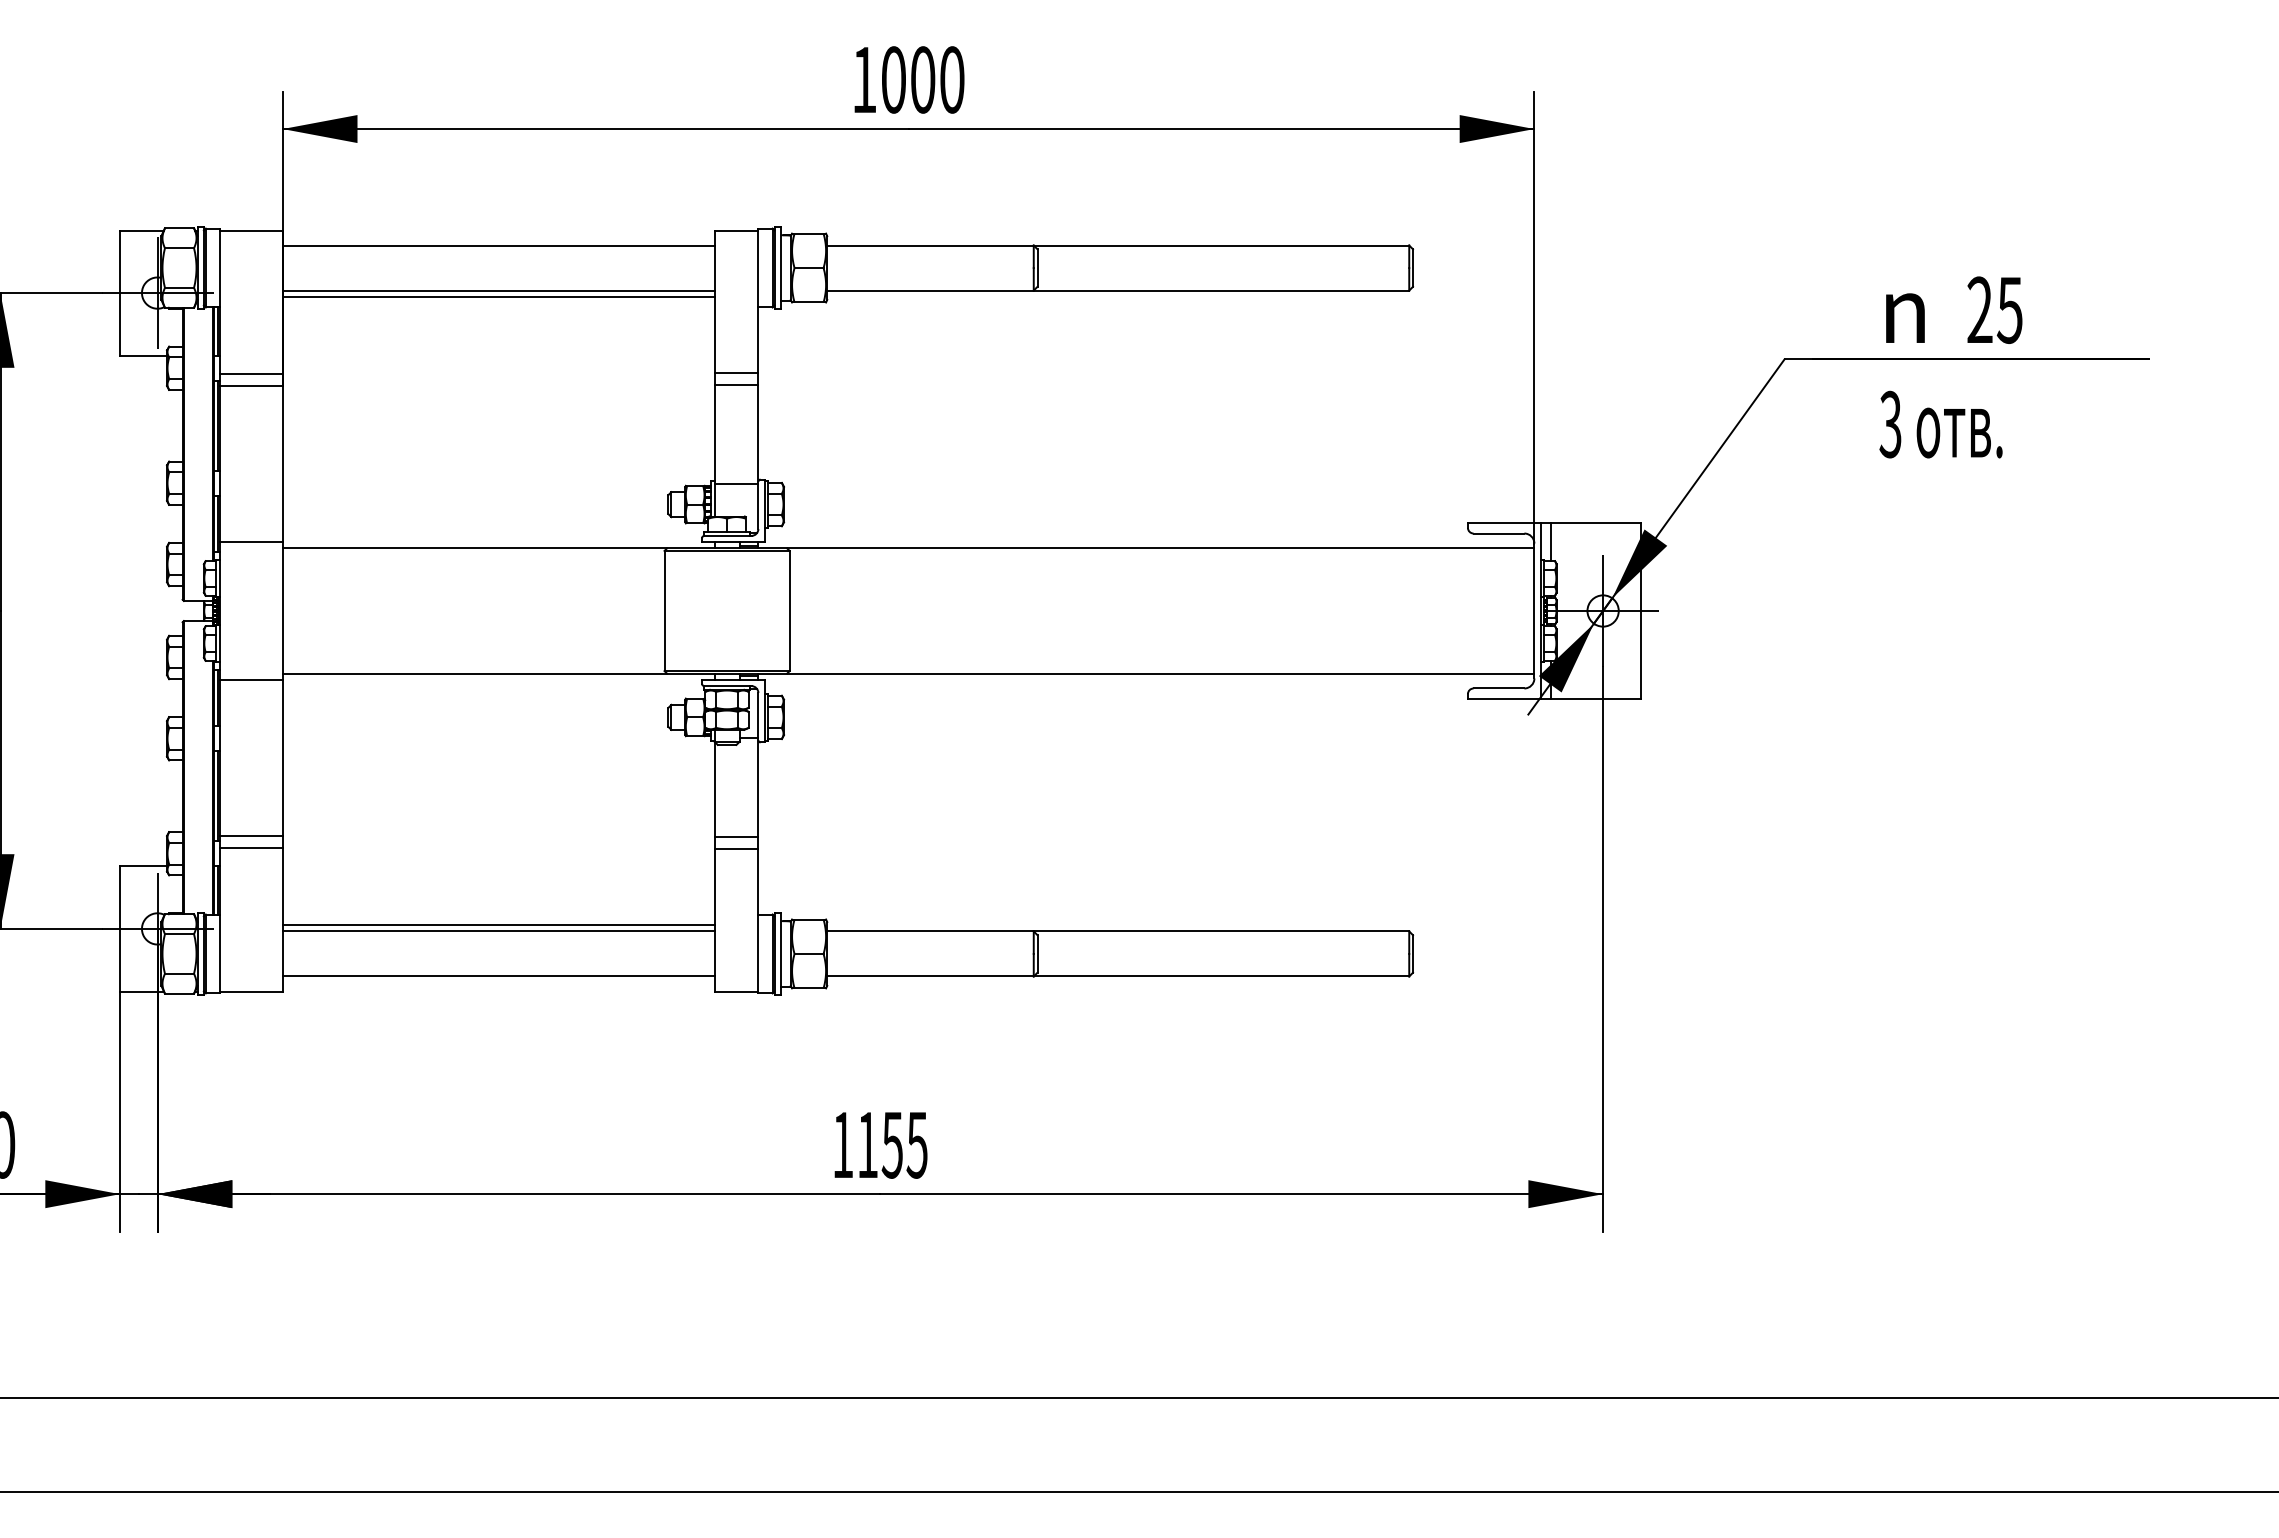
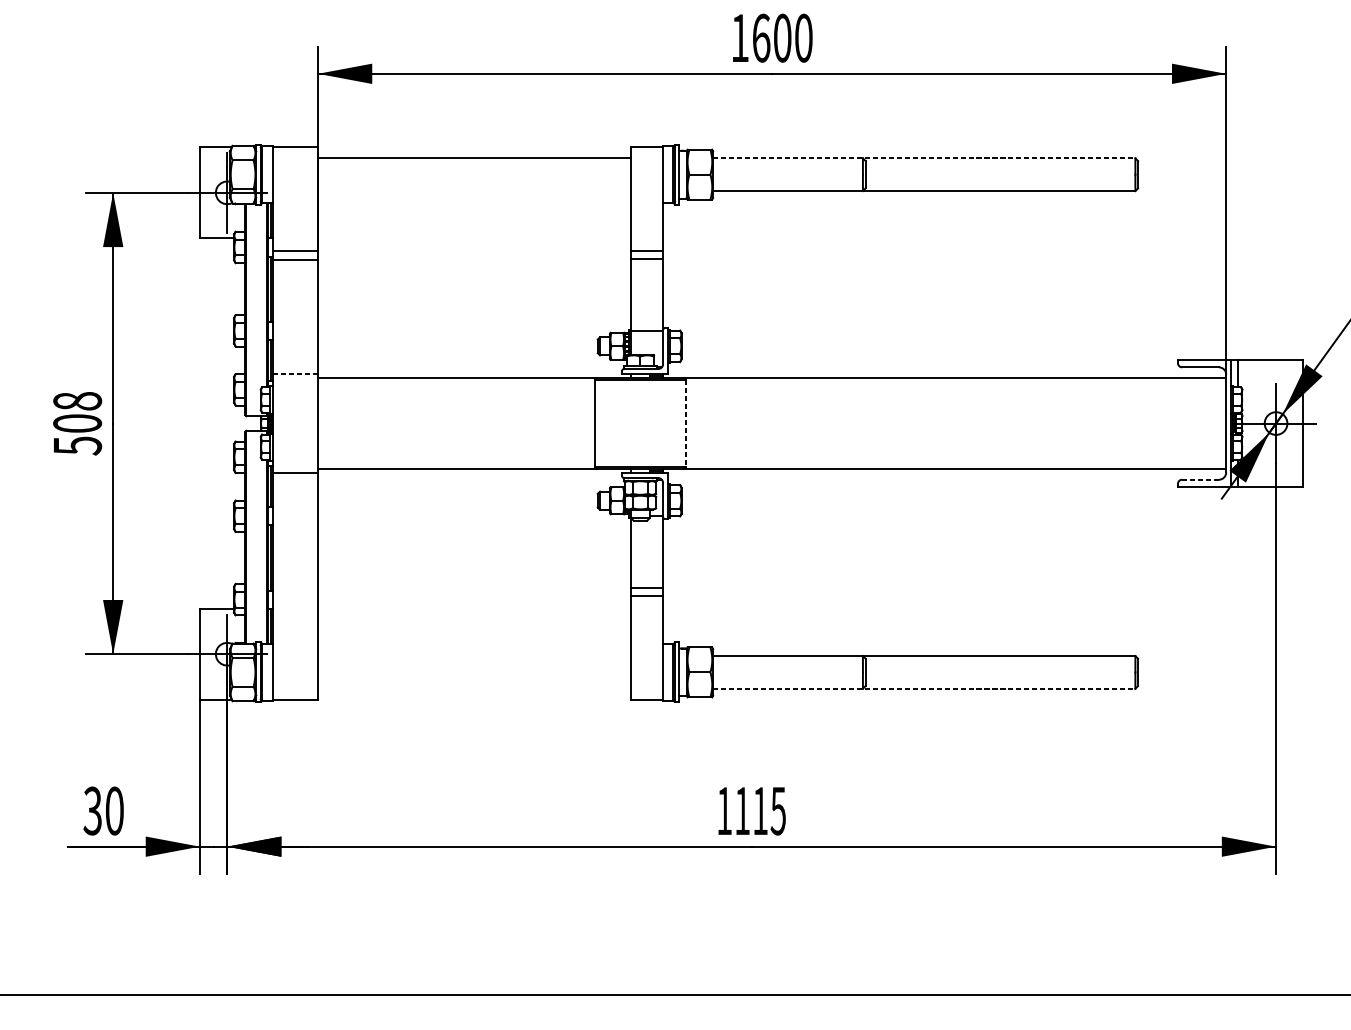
text: (894, 79) -> (761, 37), 1000 -> 1600
line: (1118, 245) -> (924, 158), solid -> dashed
line: (498, 290) -> (474, 190), removed
line: (498, 296) -> (474, 195), removed
line: (250, 542) -> (294, 373), solid -> dashed
line: (789, 611) -> (685, 423), solid -> dashed
line: (1499, 688) -> (1200, 479), solid -> dashed
line: (251, 836) -> (295, 587), removed
line: (251, 848) -> (295, 595), removed
line: (498, 925) -> (474, 651), removed
line: (498, 931) -> (474, 656), removed
line: (498, 976) -> (474, 688), removed
line: (1118, 976) -> (924, 688), solid -> dashed
text: (891, 1145) -> (759, 811), 1155 -> 1115

